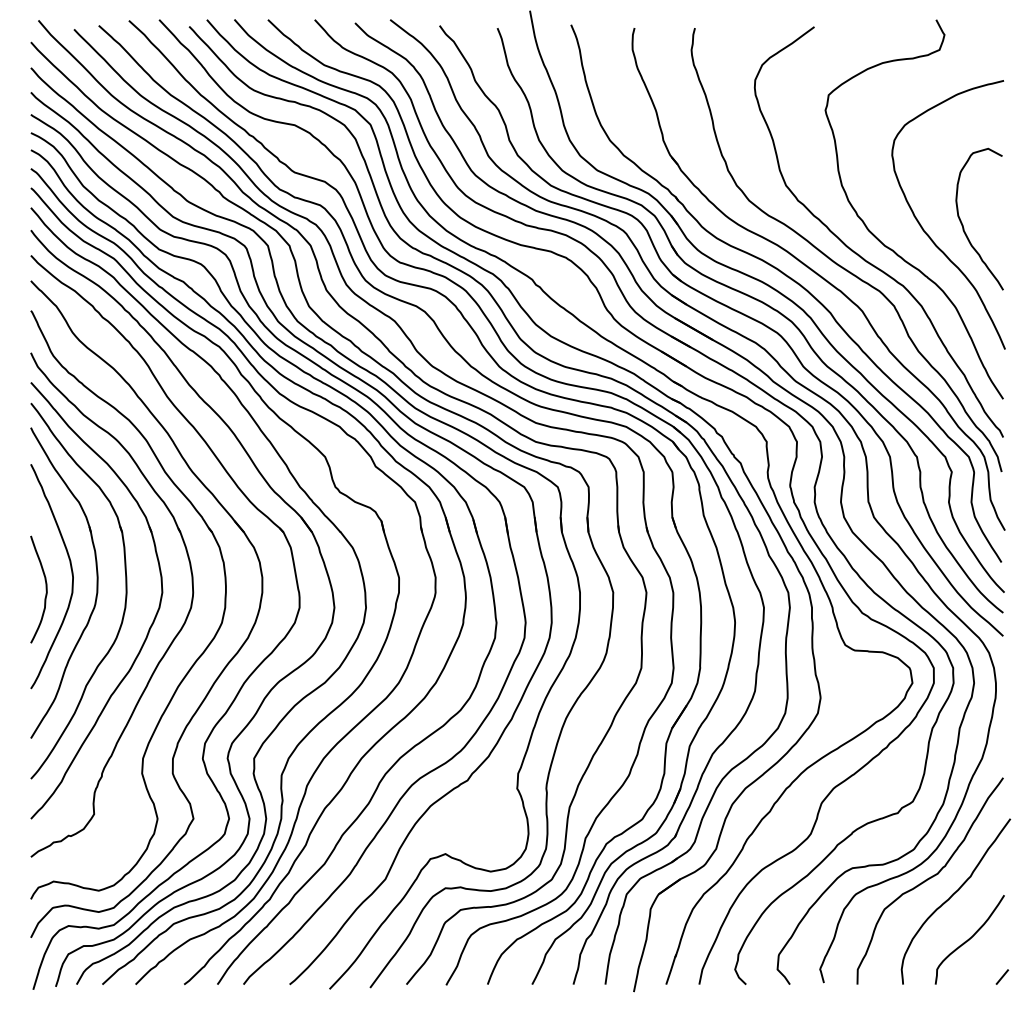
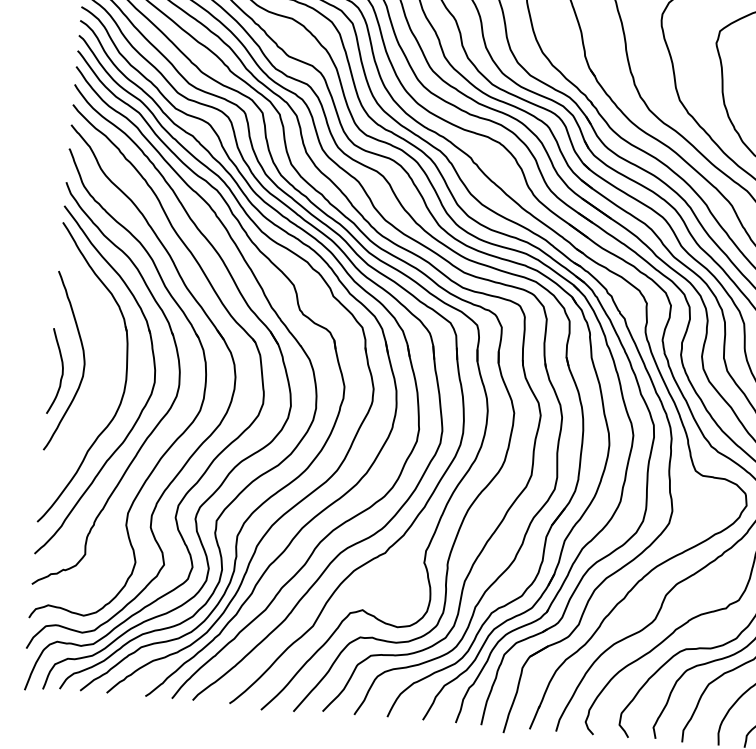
part: (96, 582) -> (102, 369), removed

